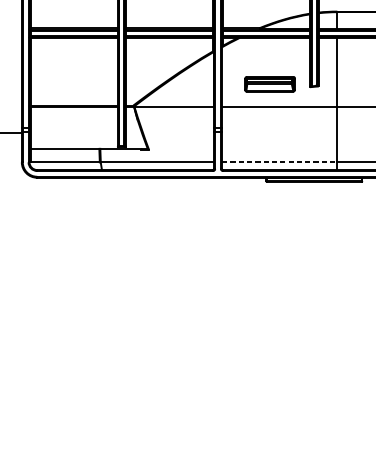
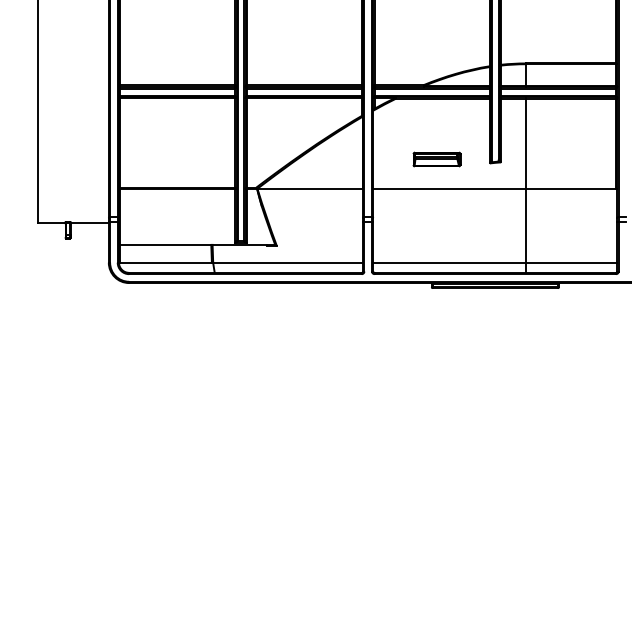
part: (269, 84) -> (436, 159), size x0.71
line: (280, 162) -> (450, 262), dashed -> solid

